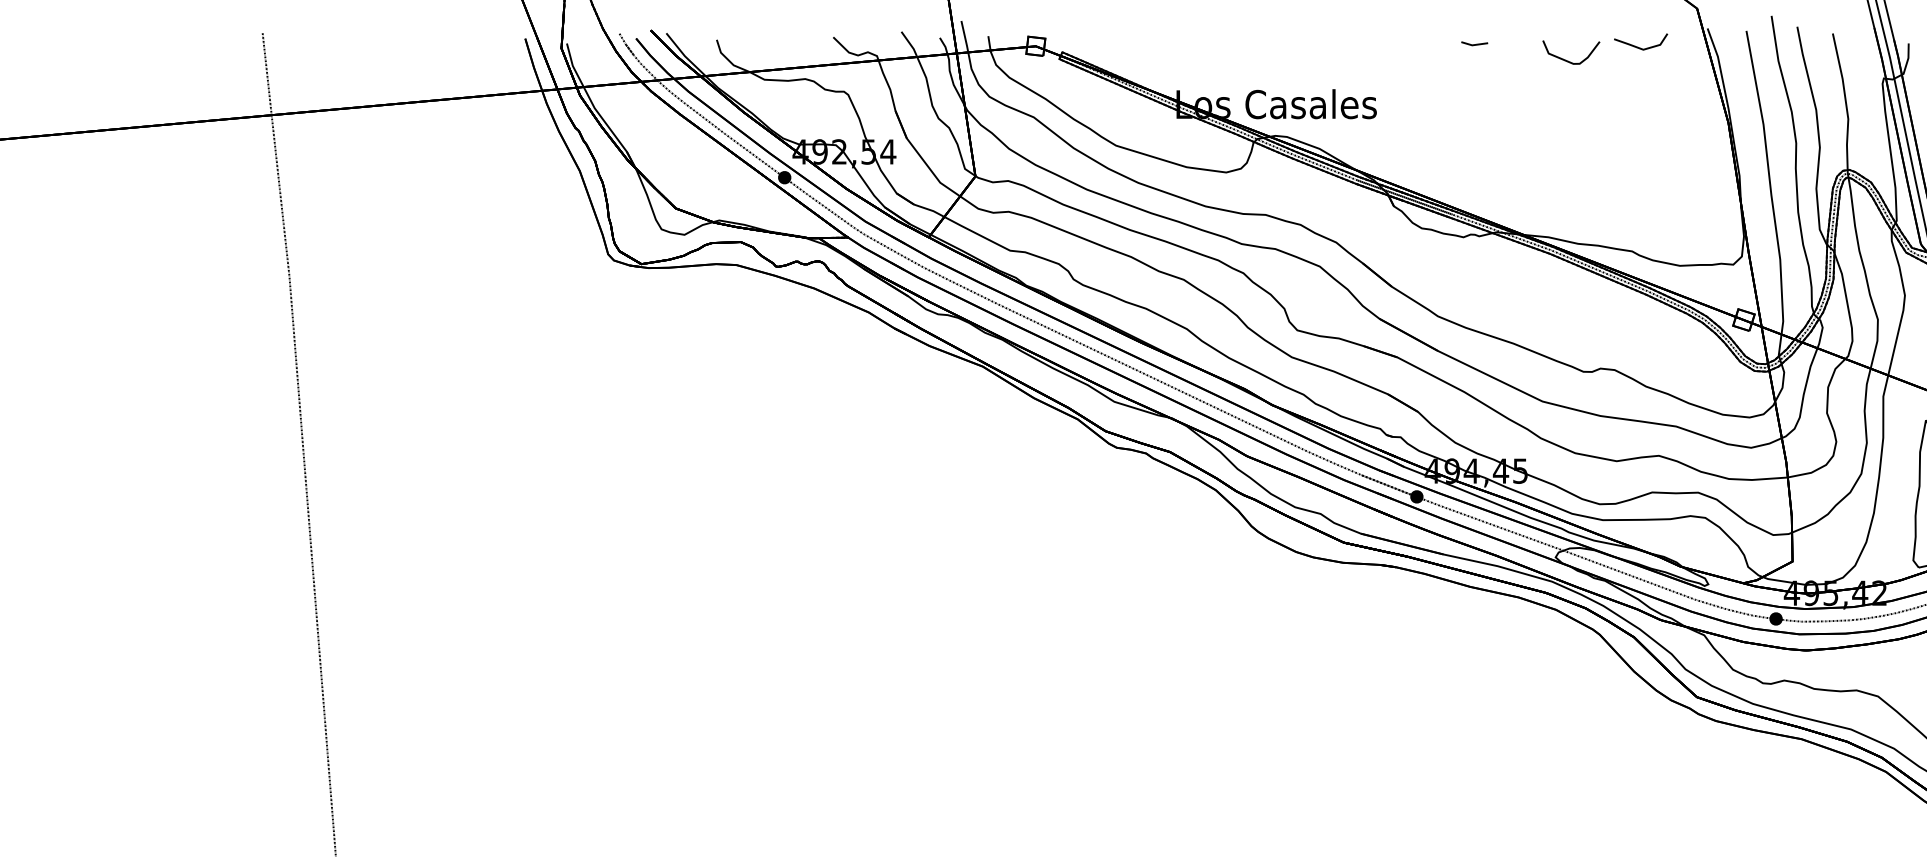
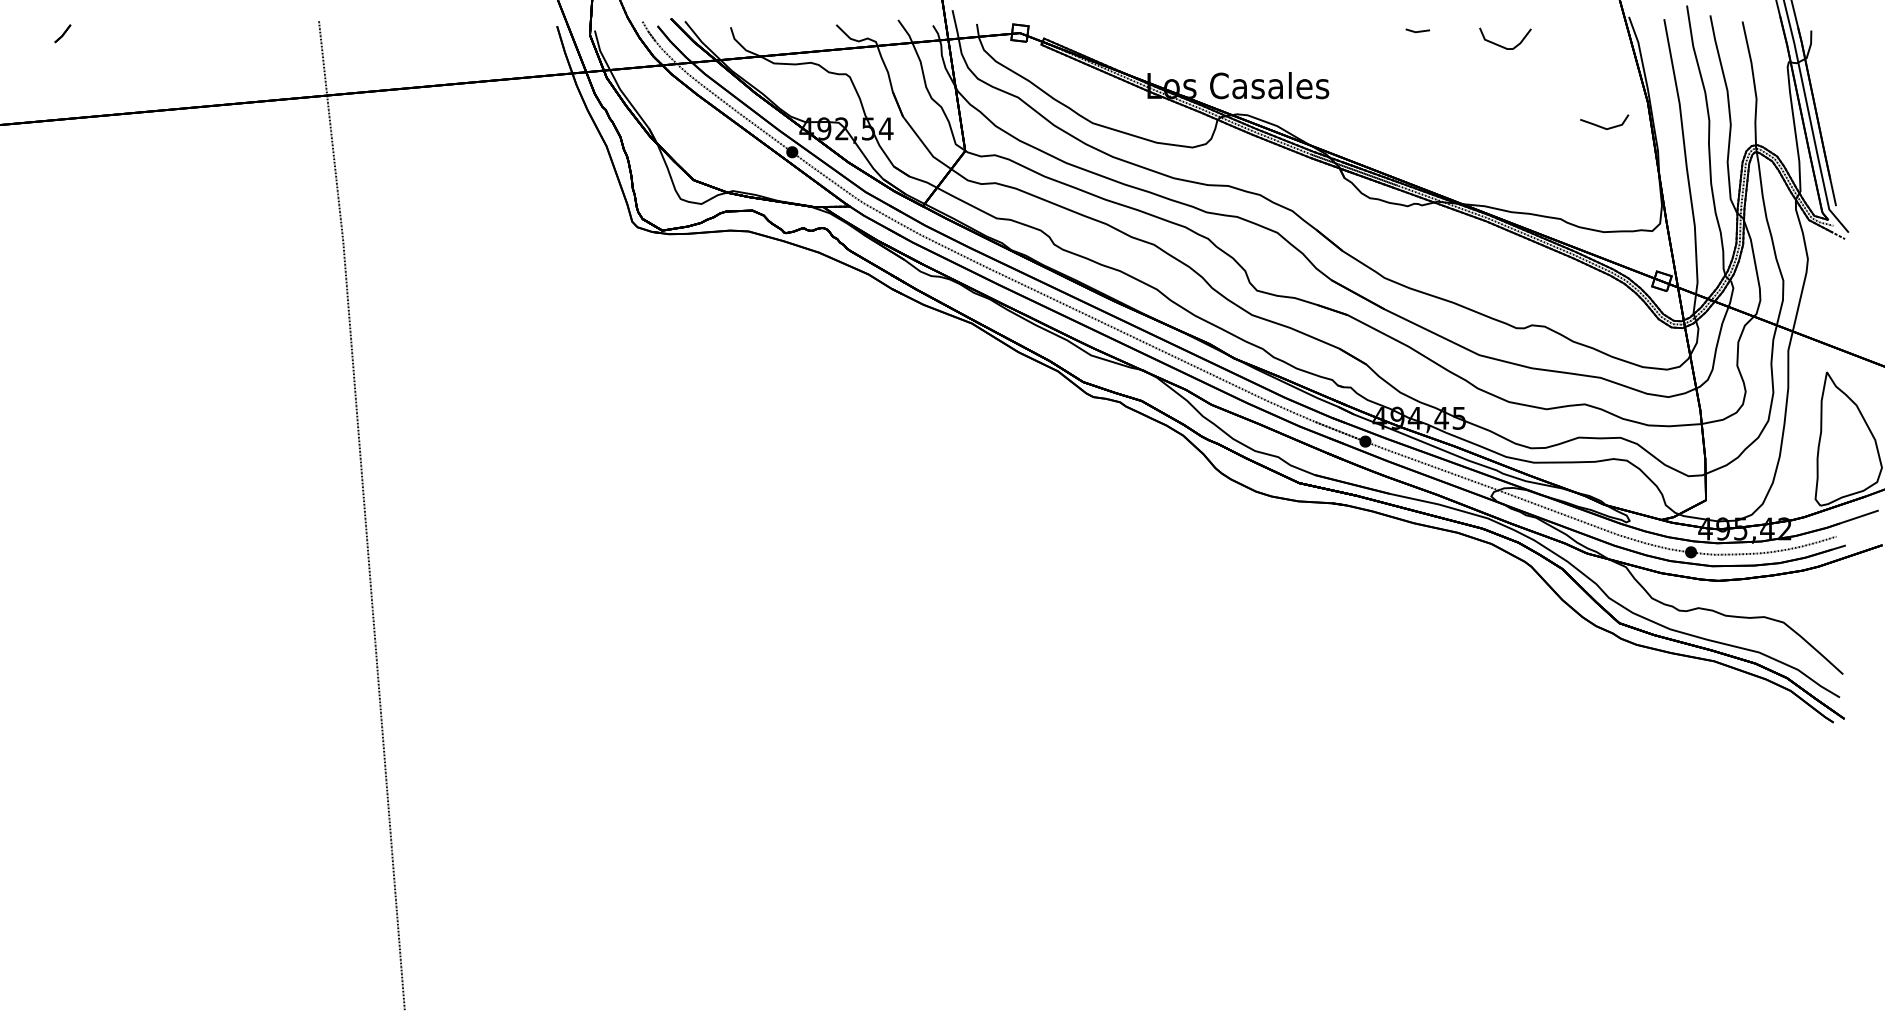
line: (1638, 46) -> (1602, 126), moved

